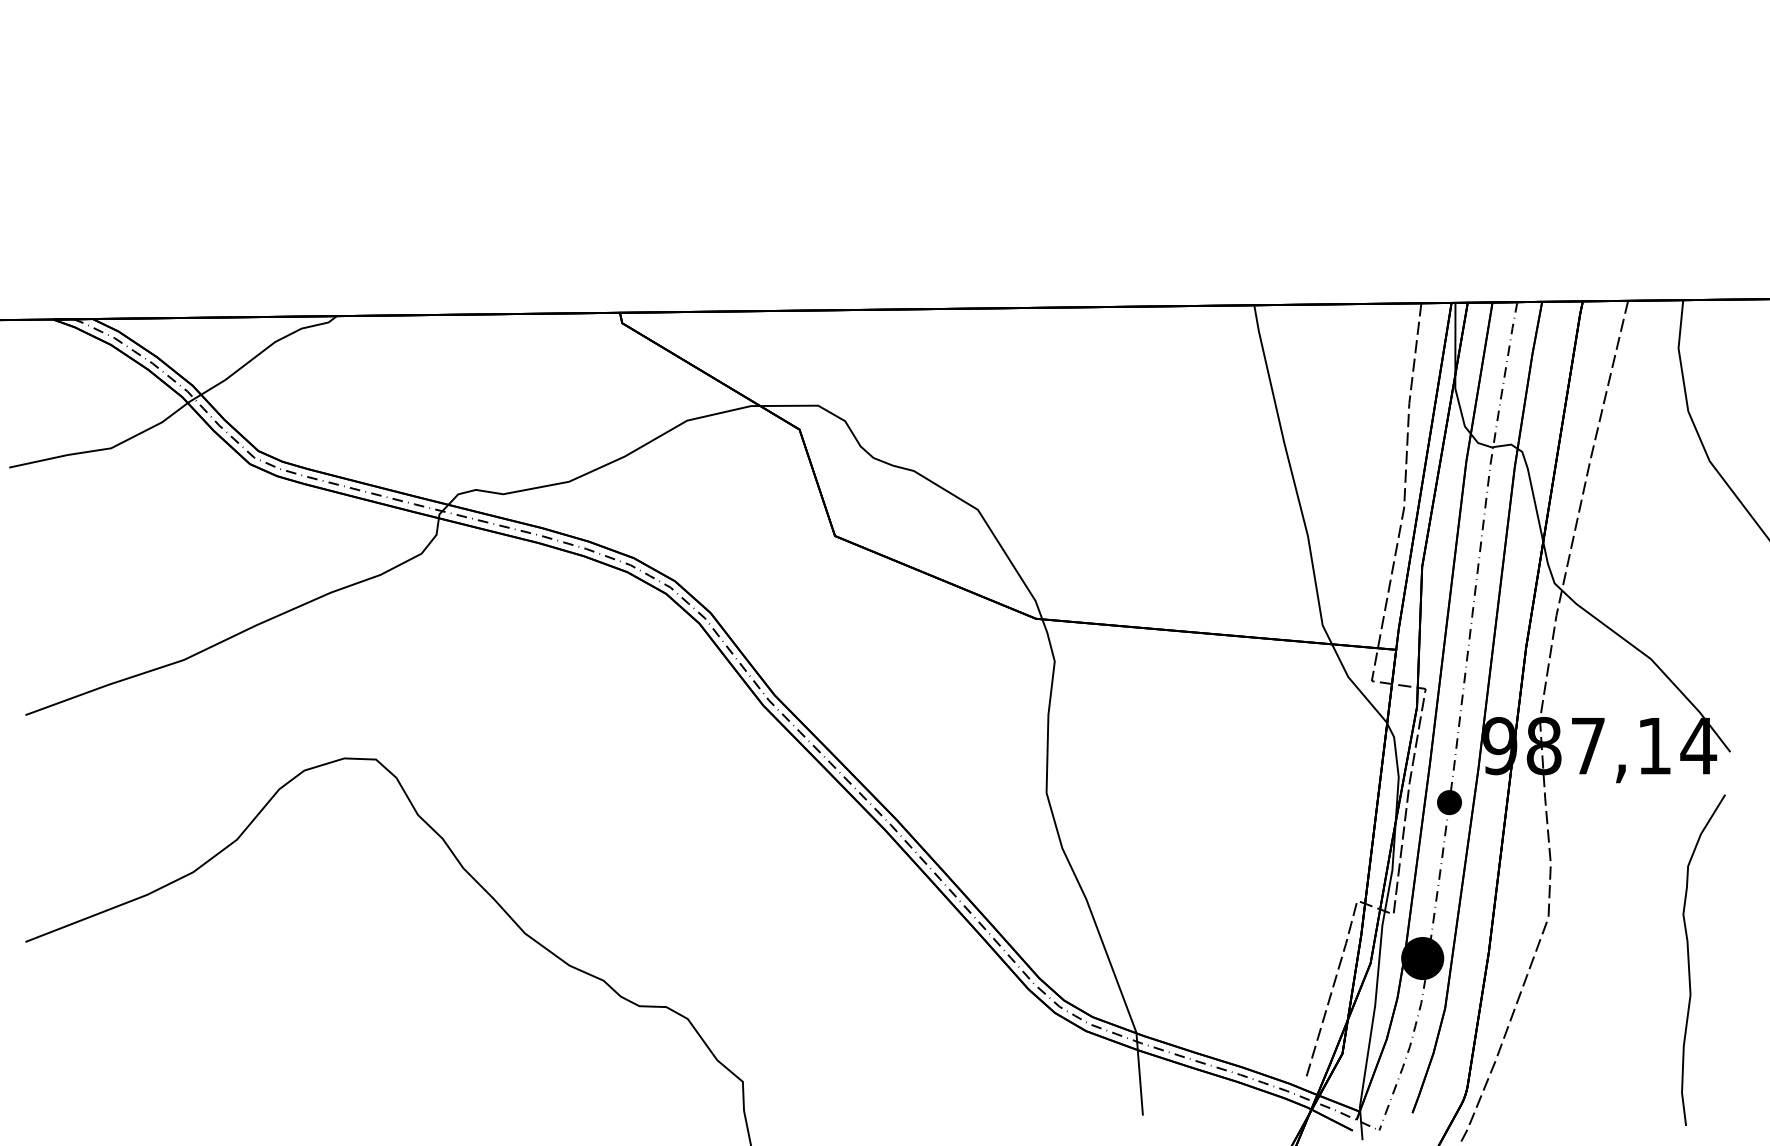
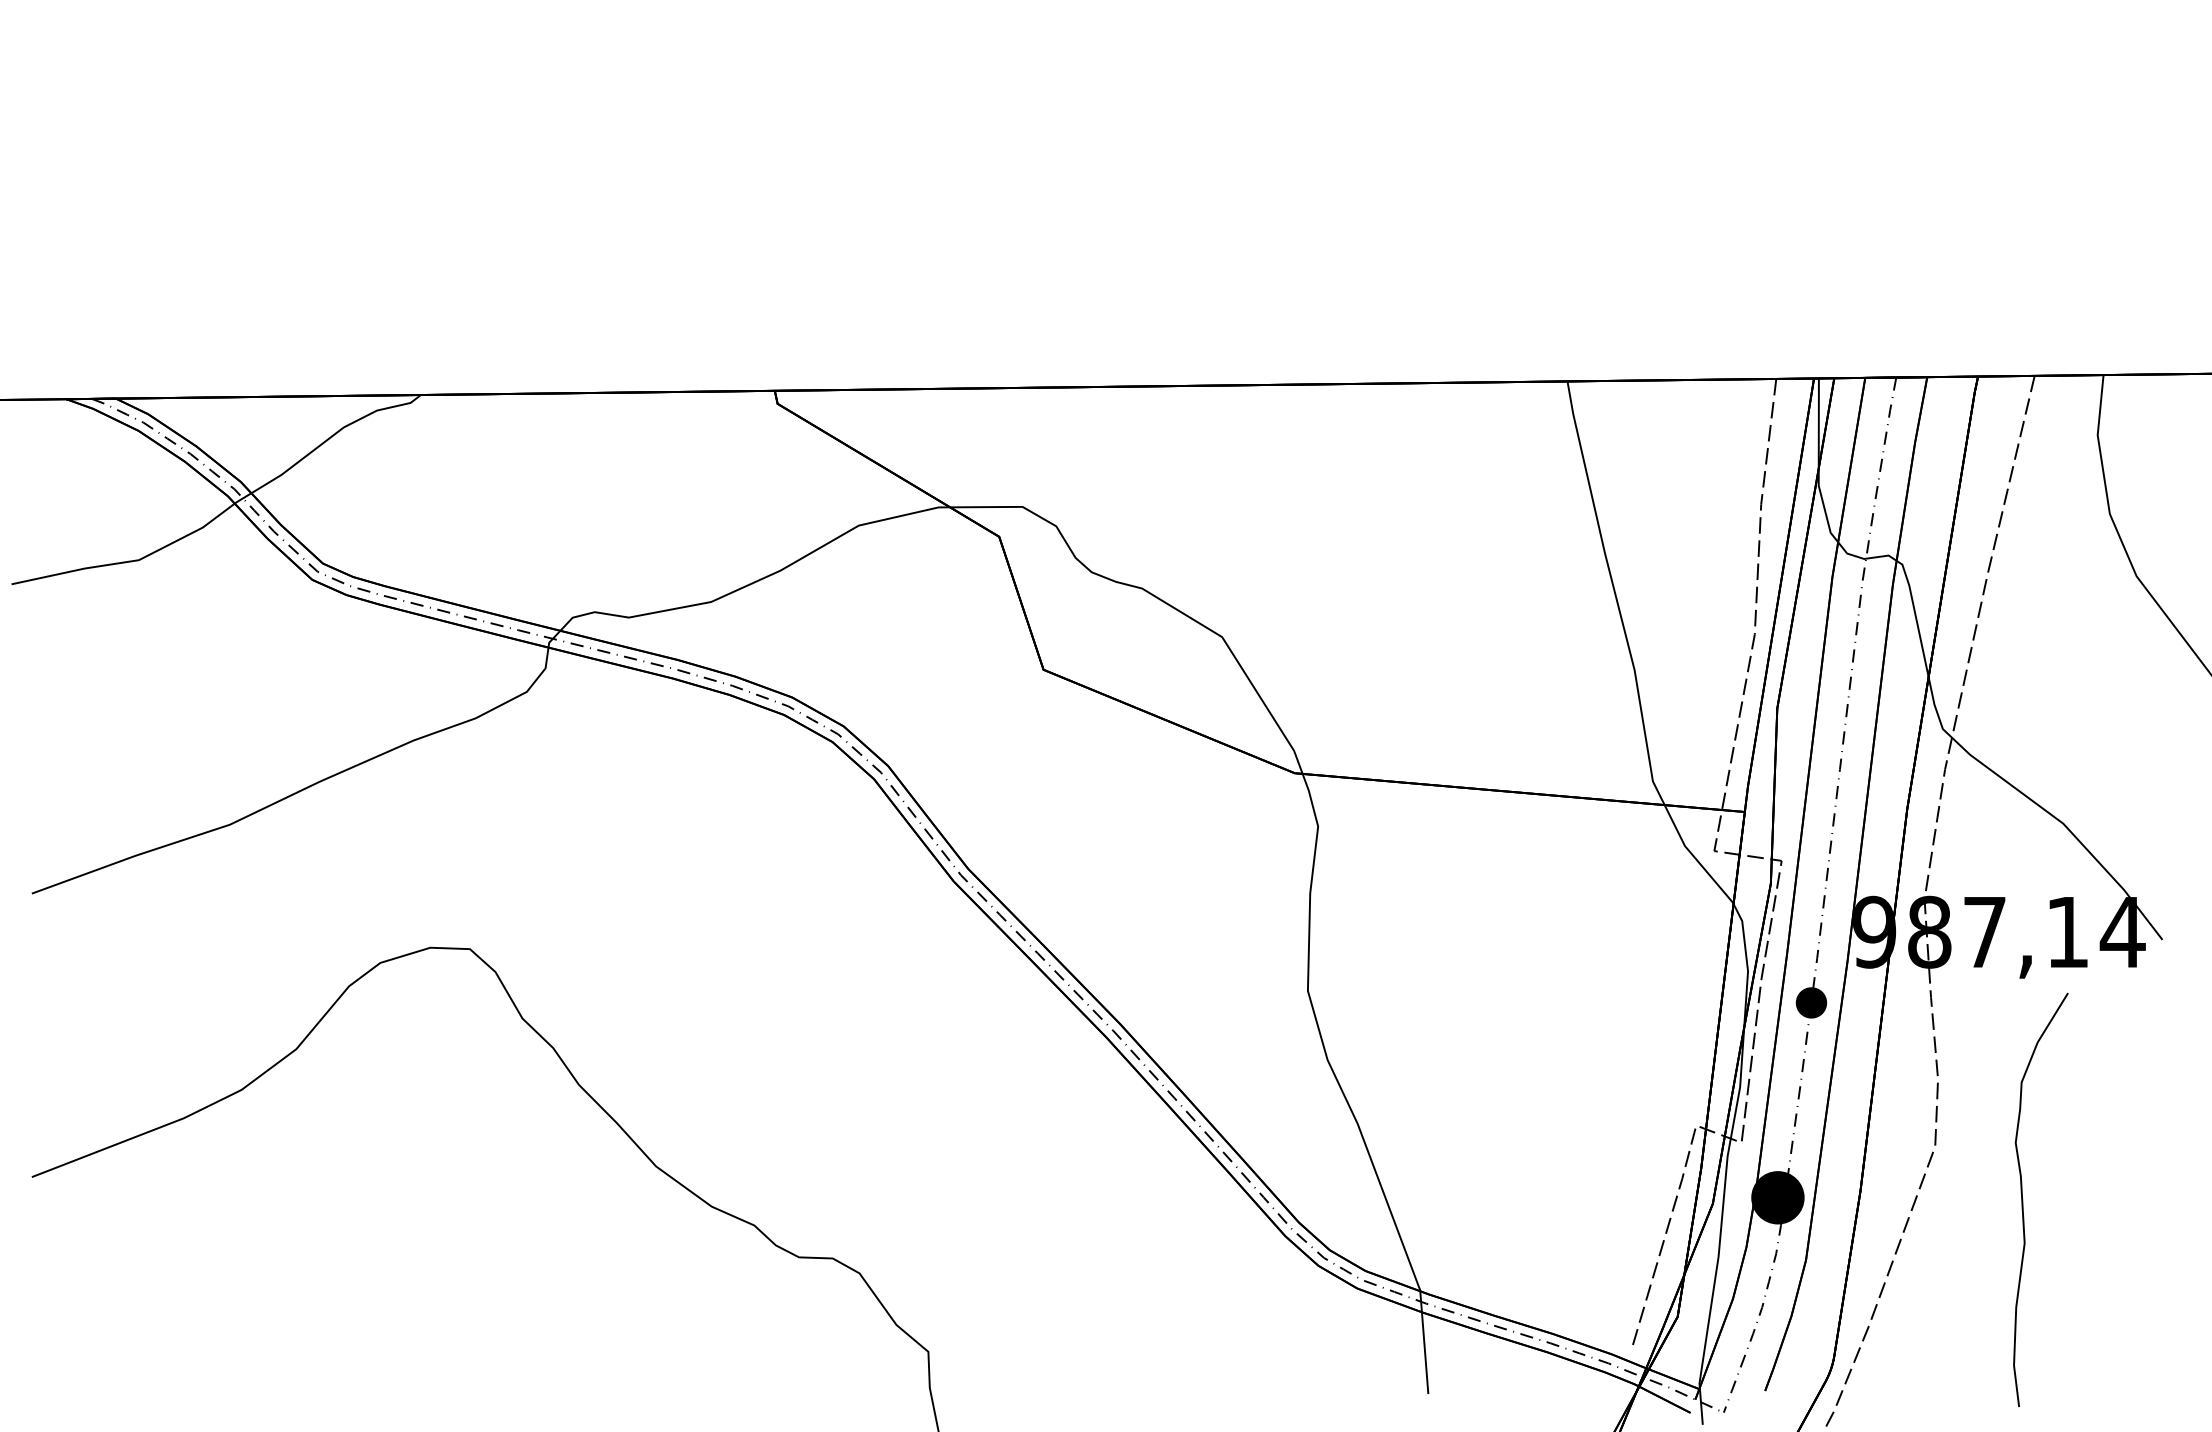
curve: (1689, 959) -> (2023, 1199), moved

